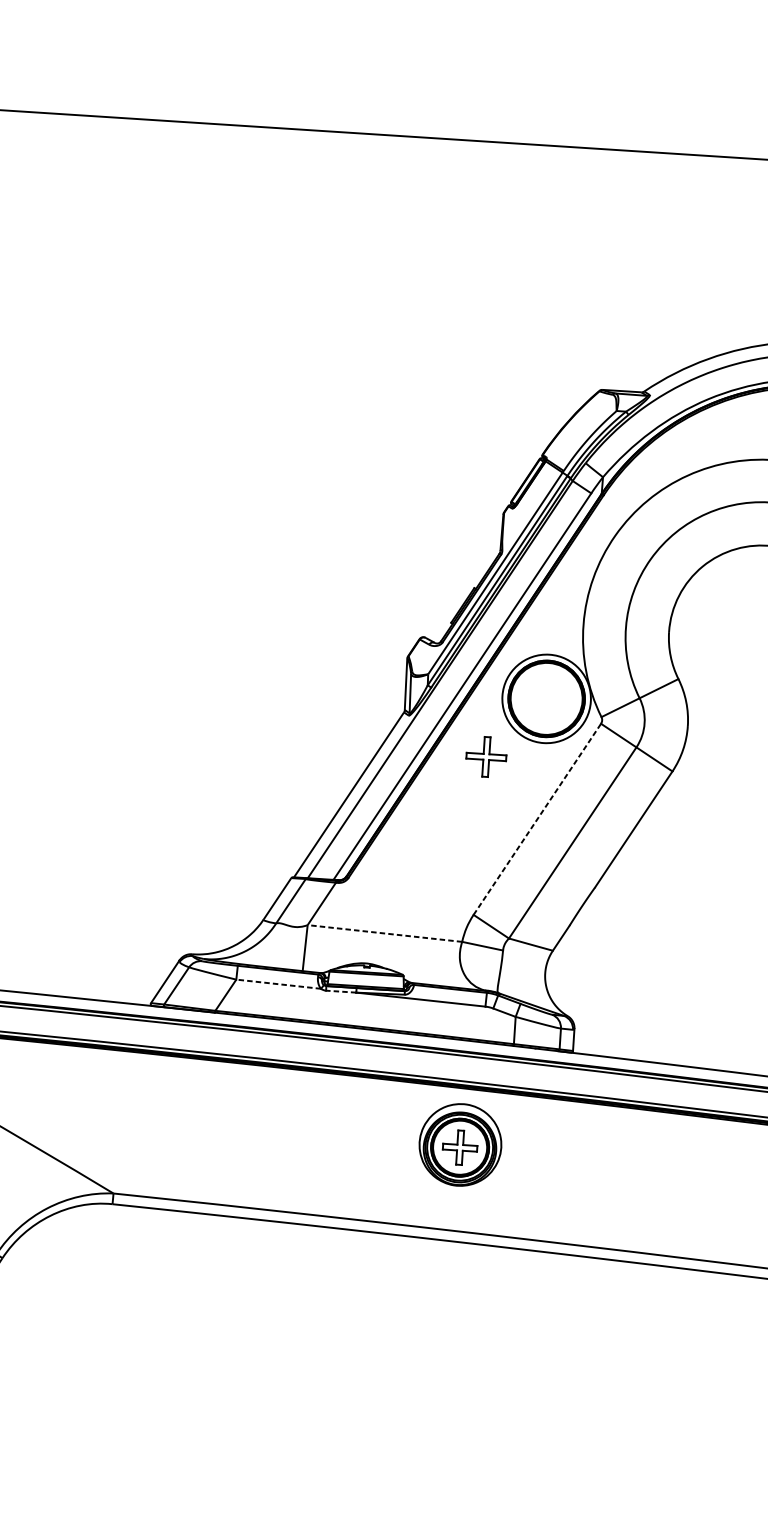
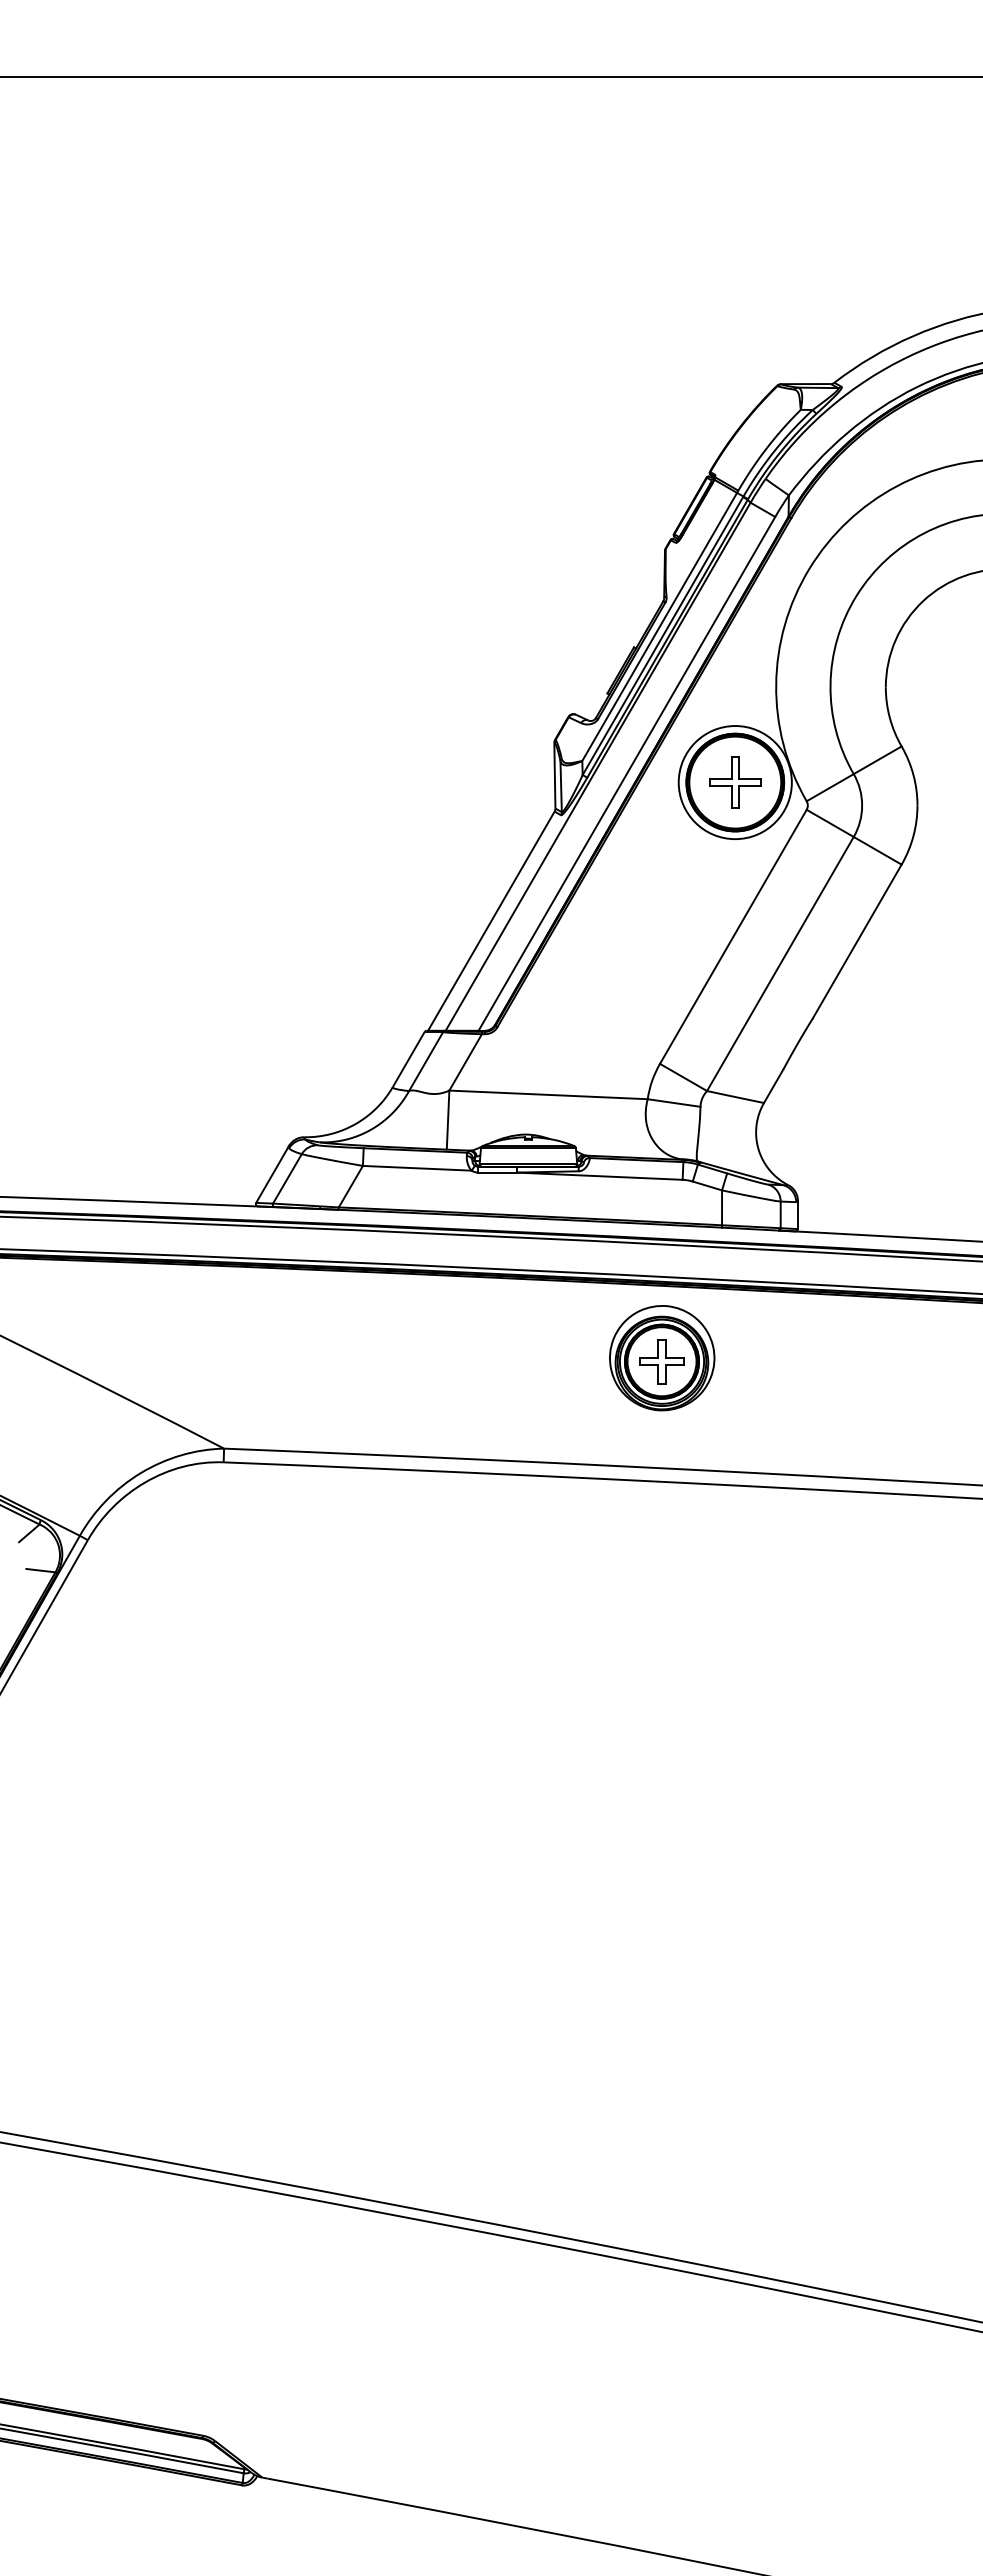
part: (486, 756) -> (735, 782), moved
line: (537, 819) -> (733, 936), dashed -> solid
line: (384, 933) -> (548, 1094), dashed -> solid
line: (278, 984) -> (416, 1168), dashed -> solid
line: (341, 991) -> (497, 1172), dashed -> solid

